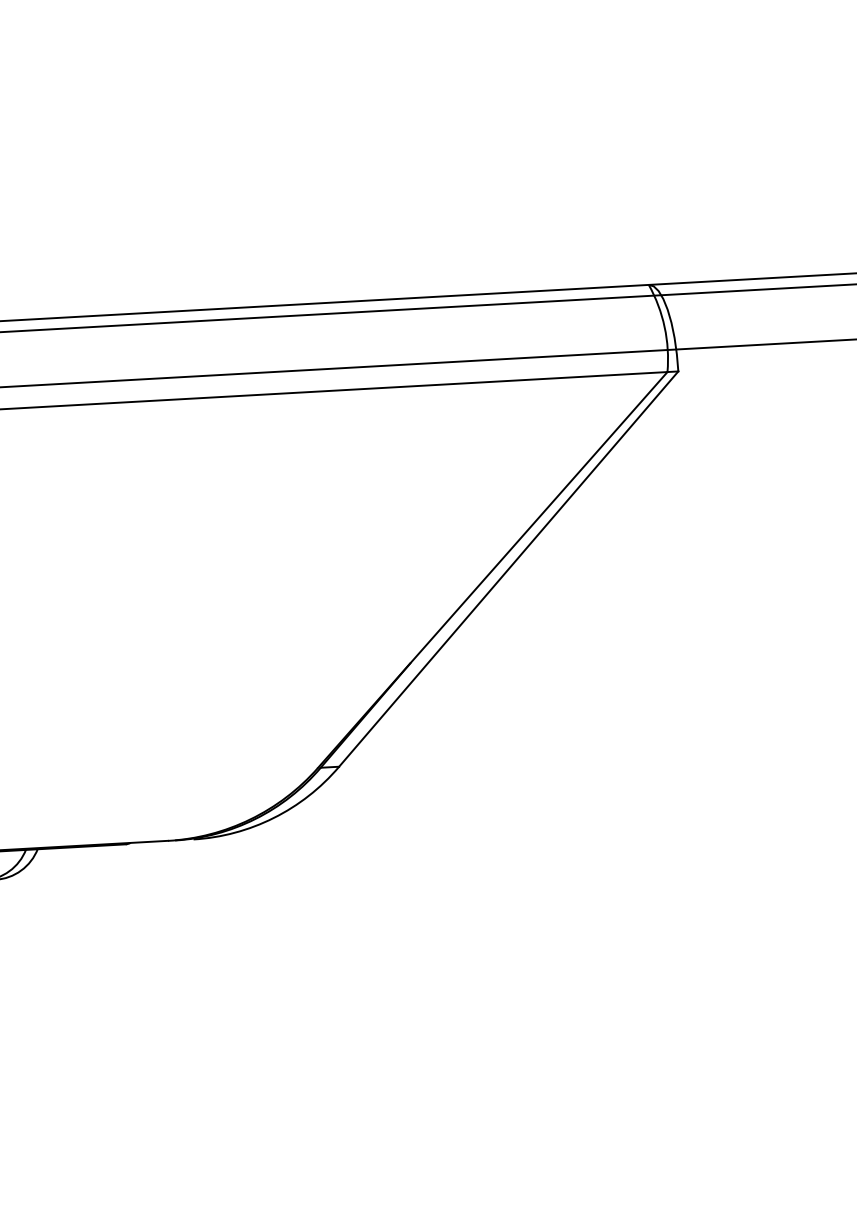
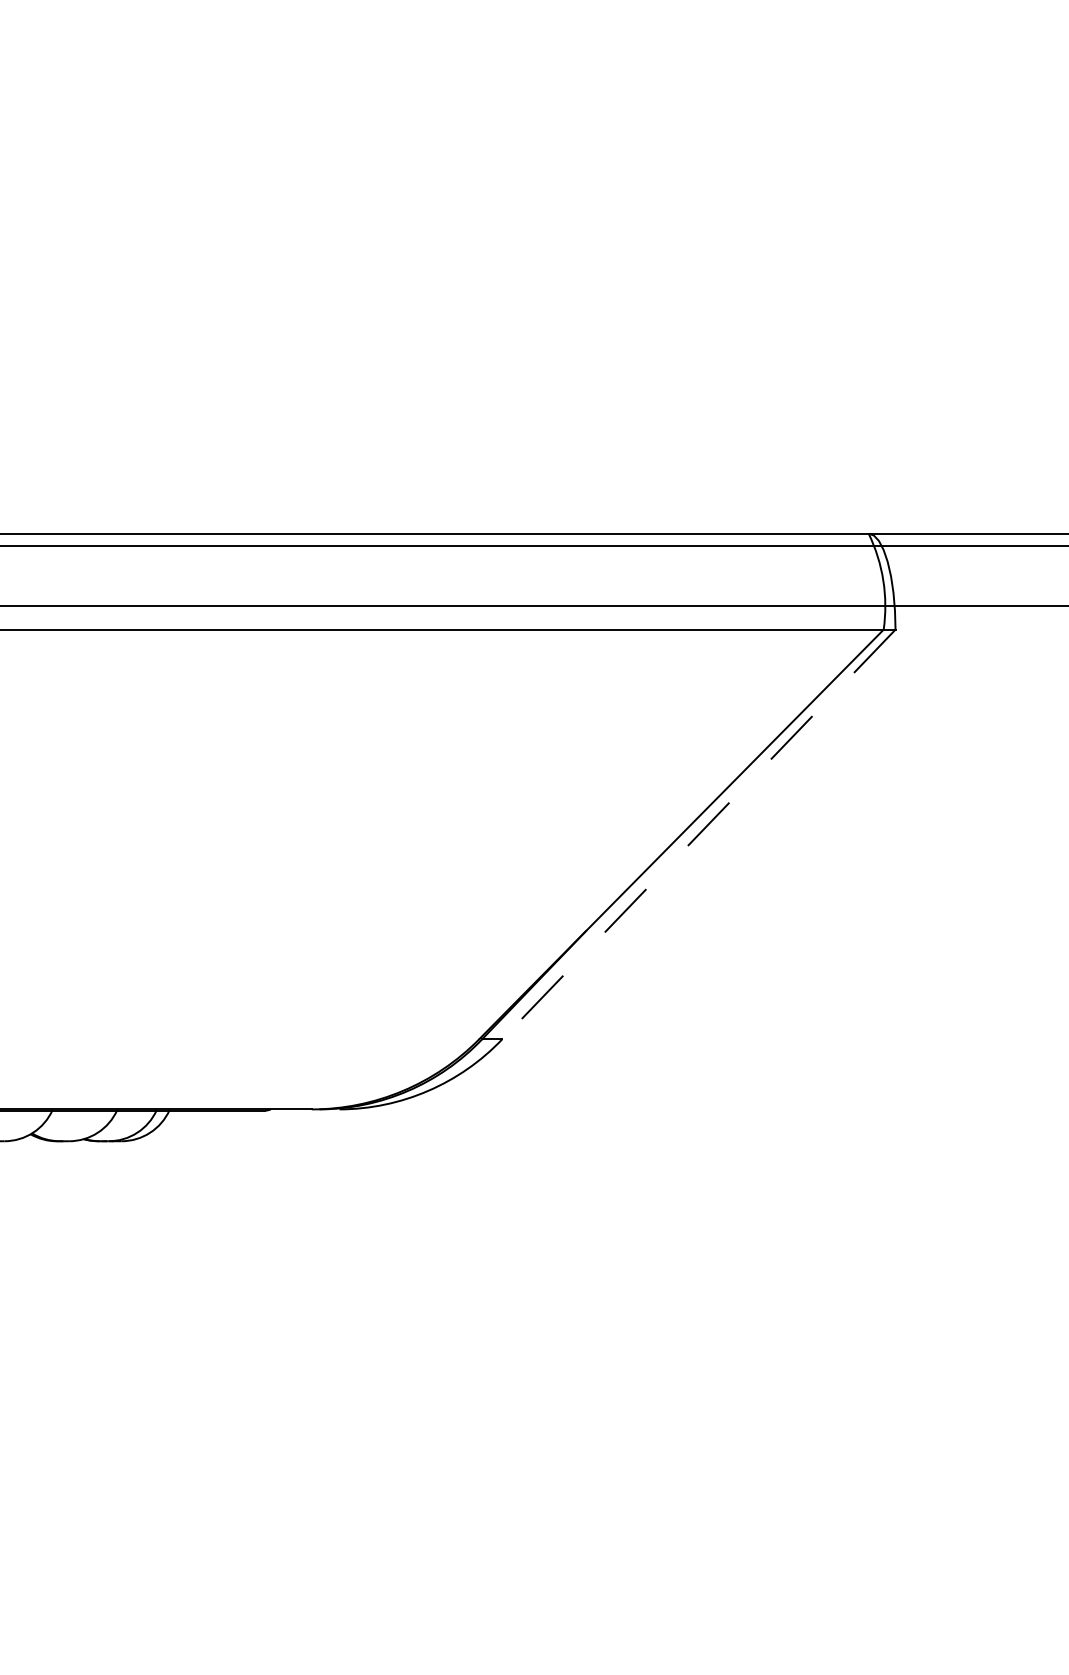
line: (508, 569) -> (698, 834), solid -> dashed

